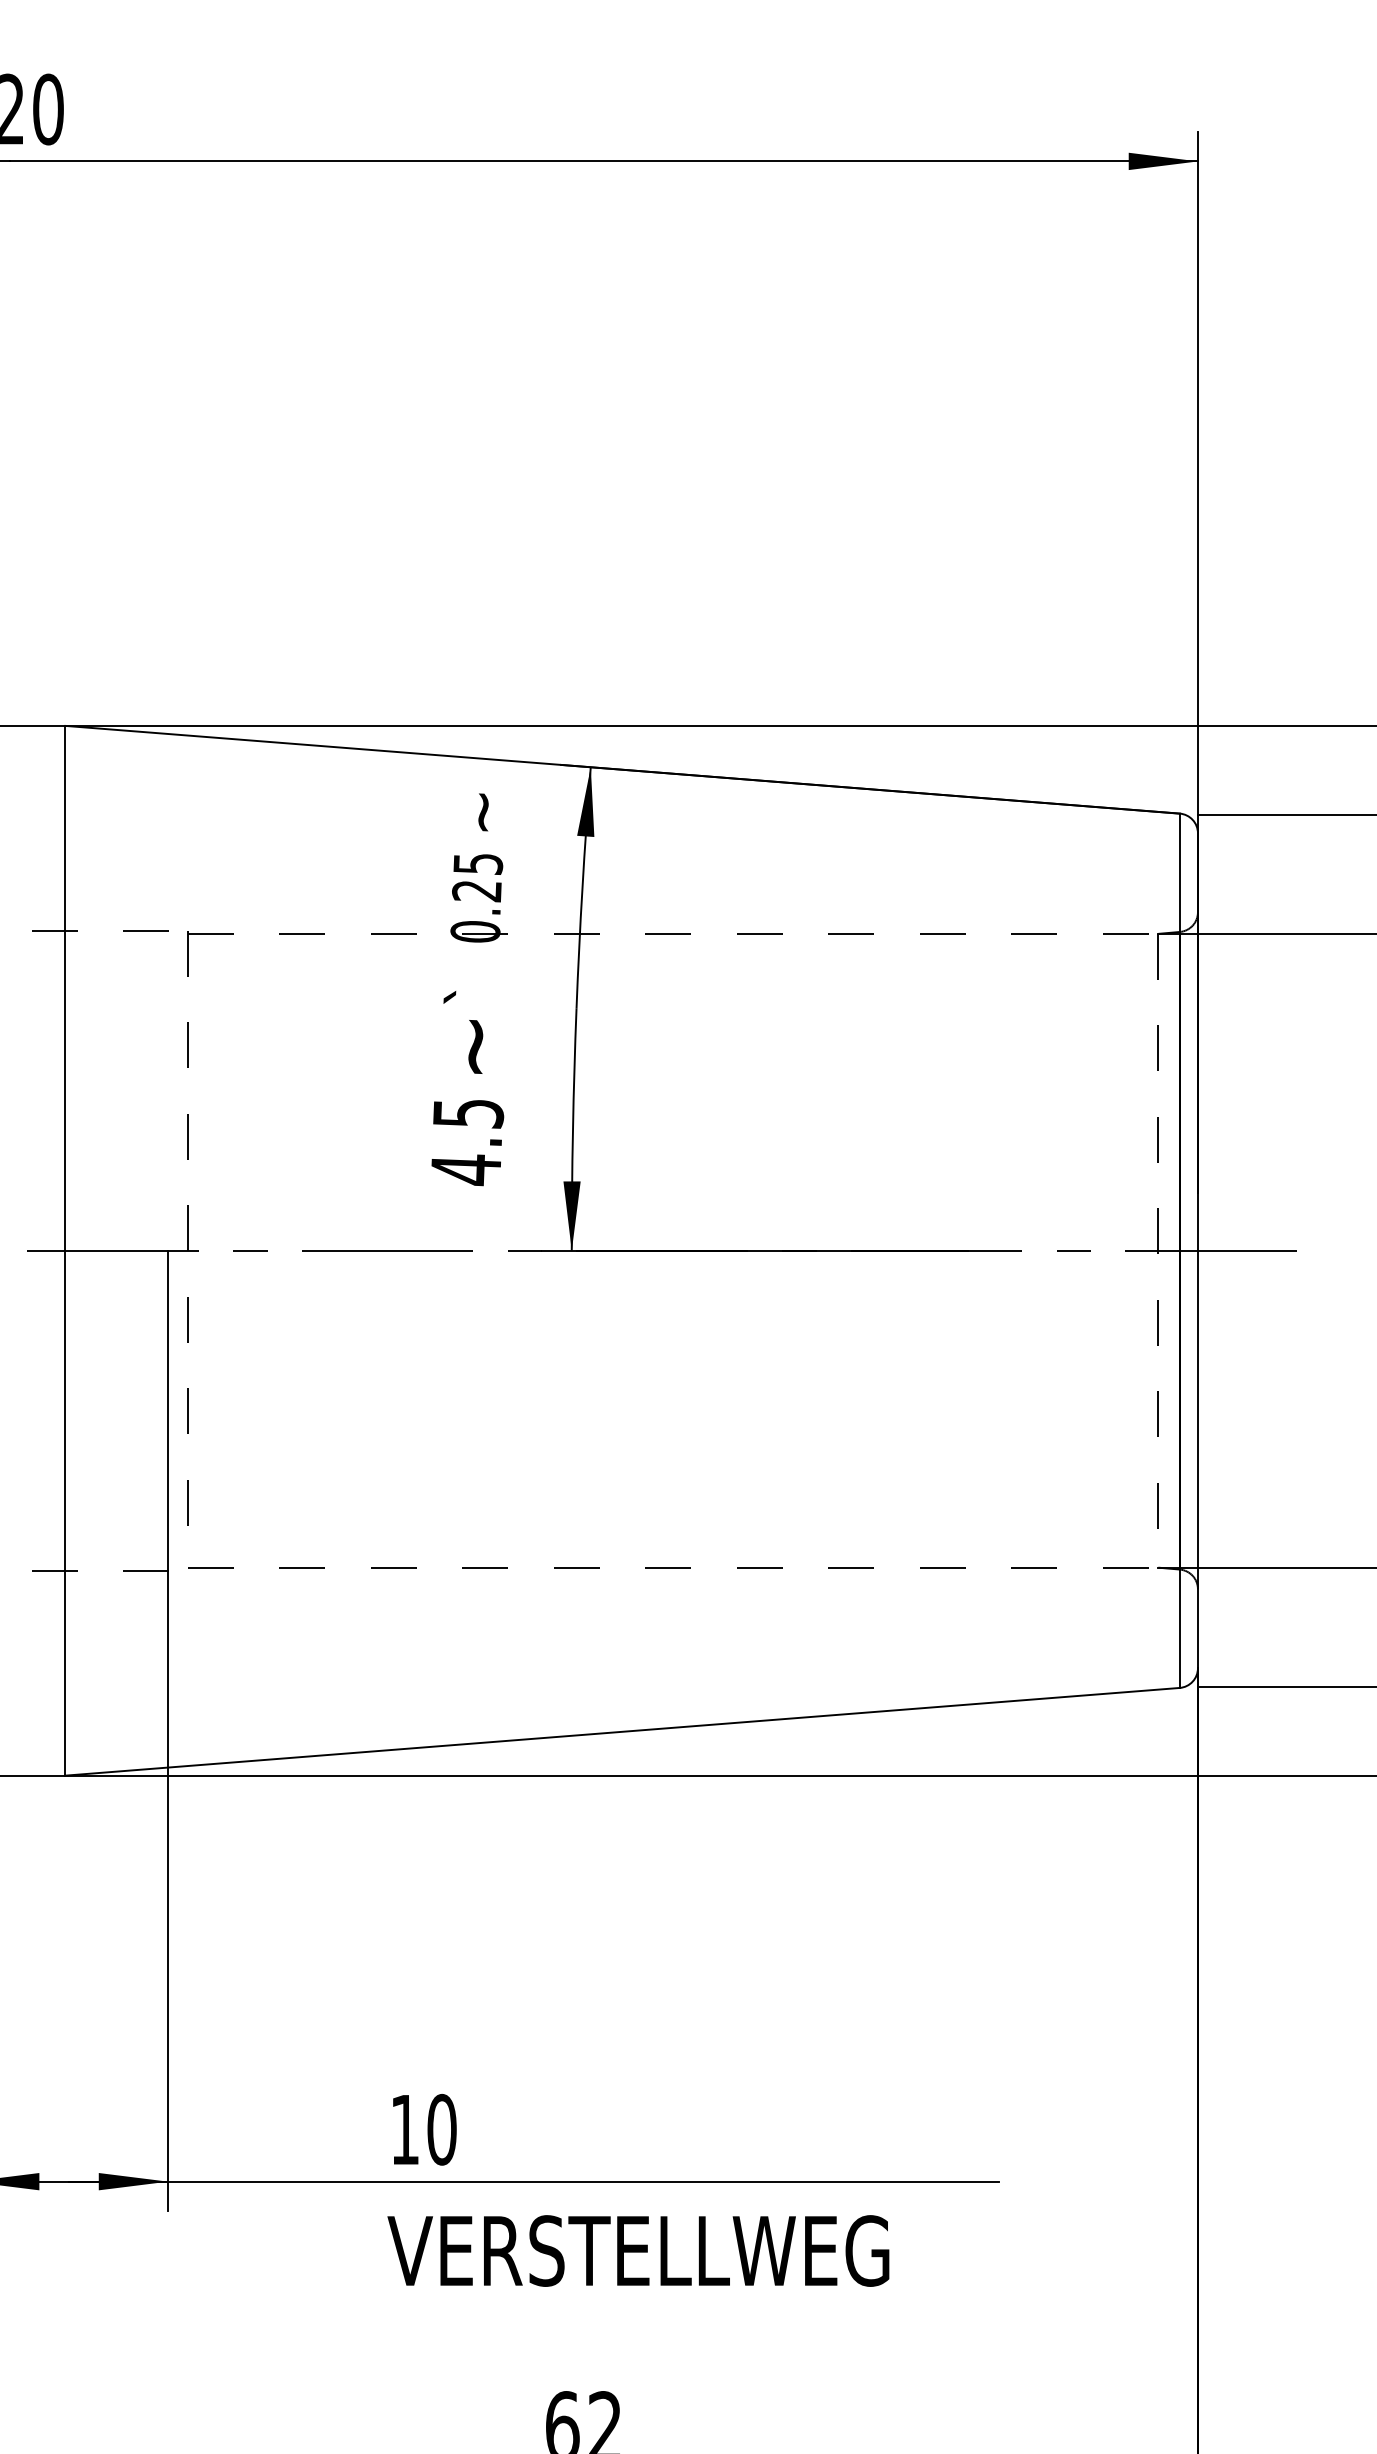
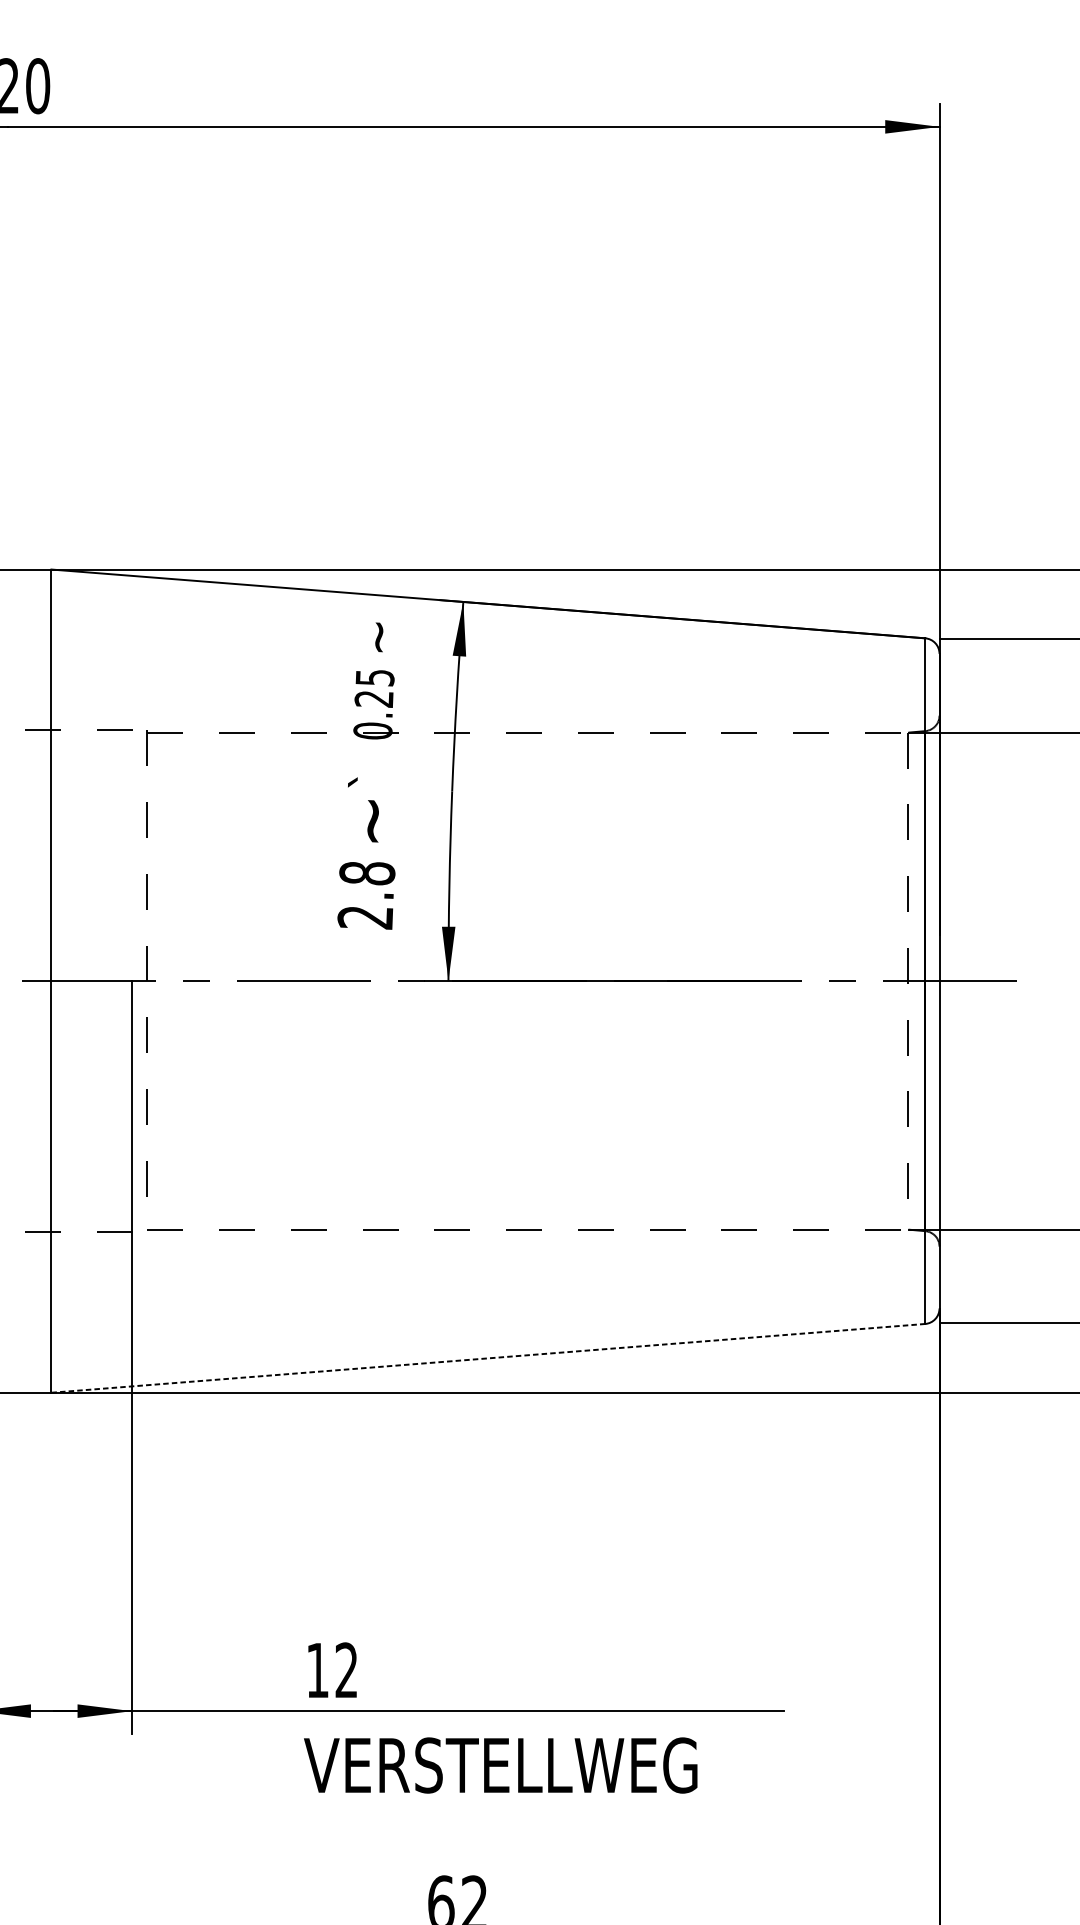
text: (467, 1142) -> (366, 896), 4.5 -> 2.8
line: (622, 1731) -> (488, 1358), solid -> dashed
text: (441, 2129) -> (346, 1670), 10 -> 12

